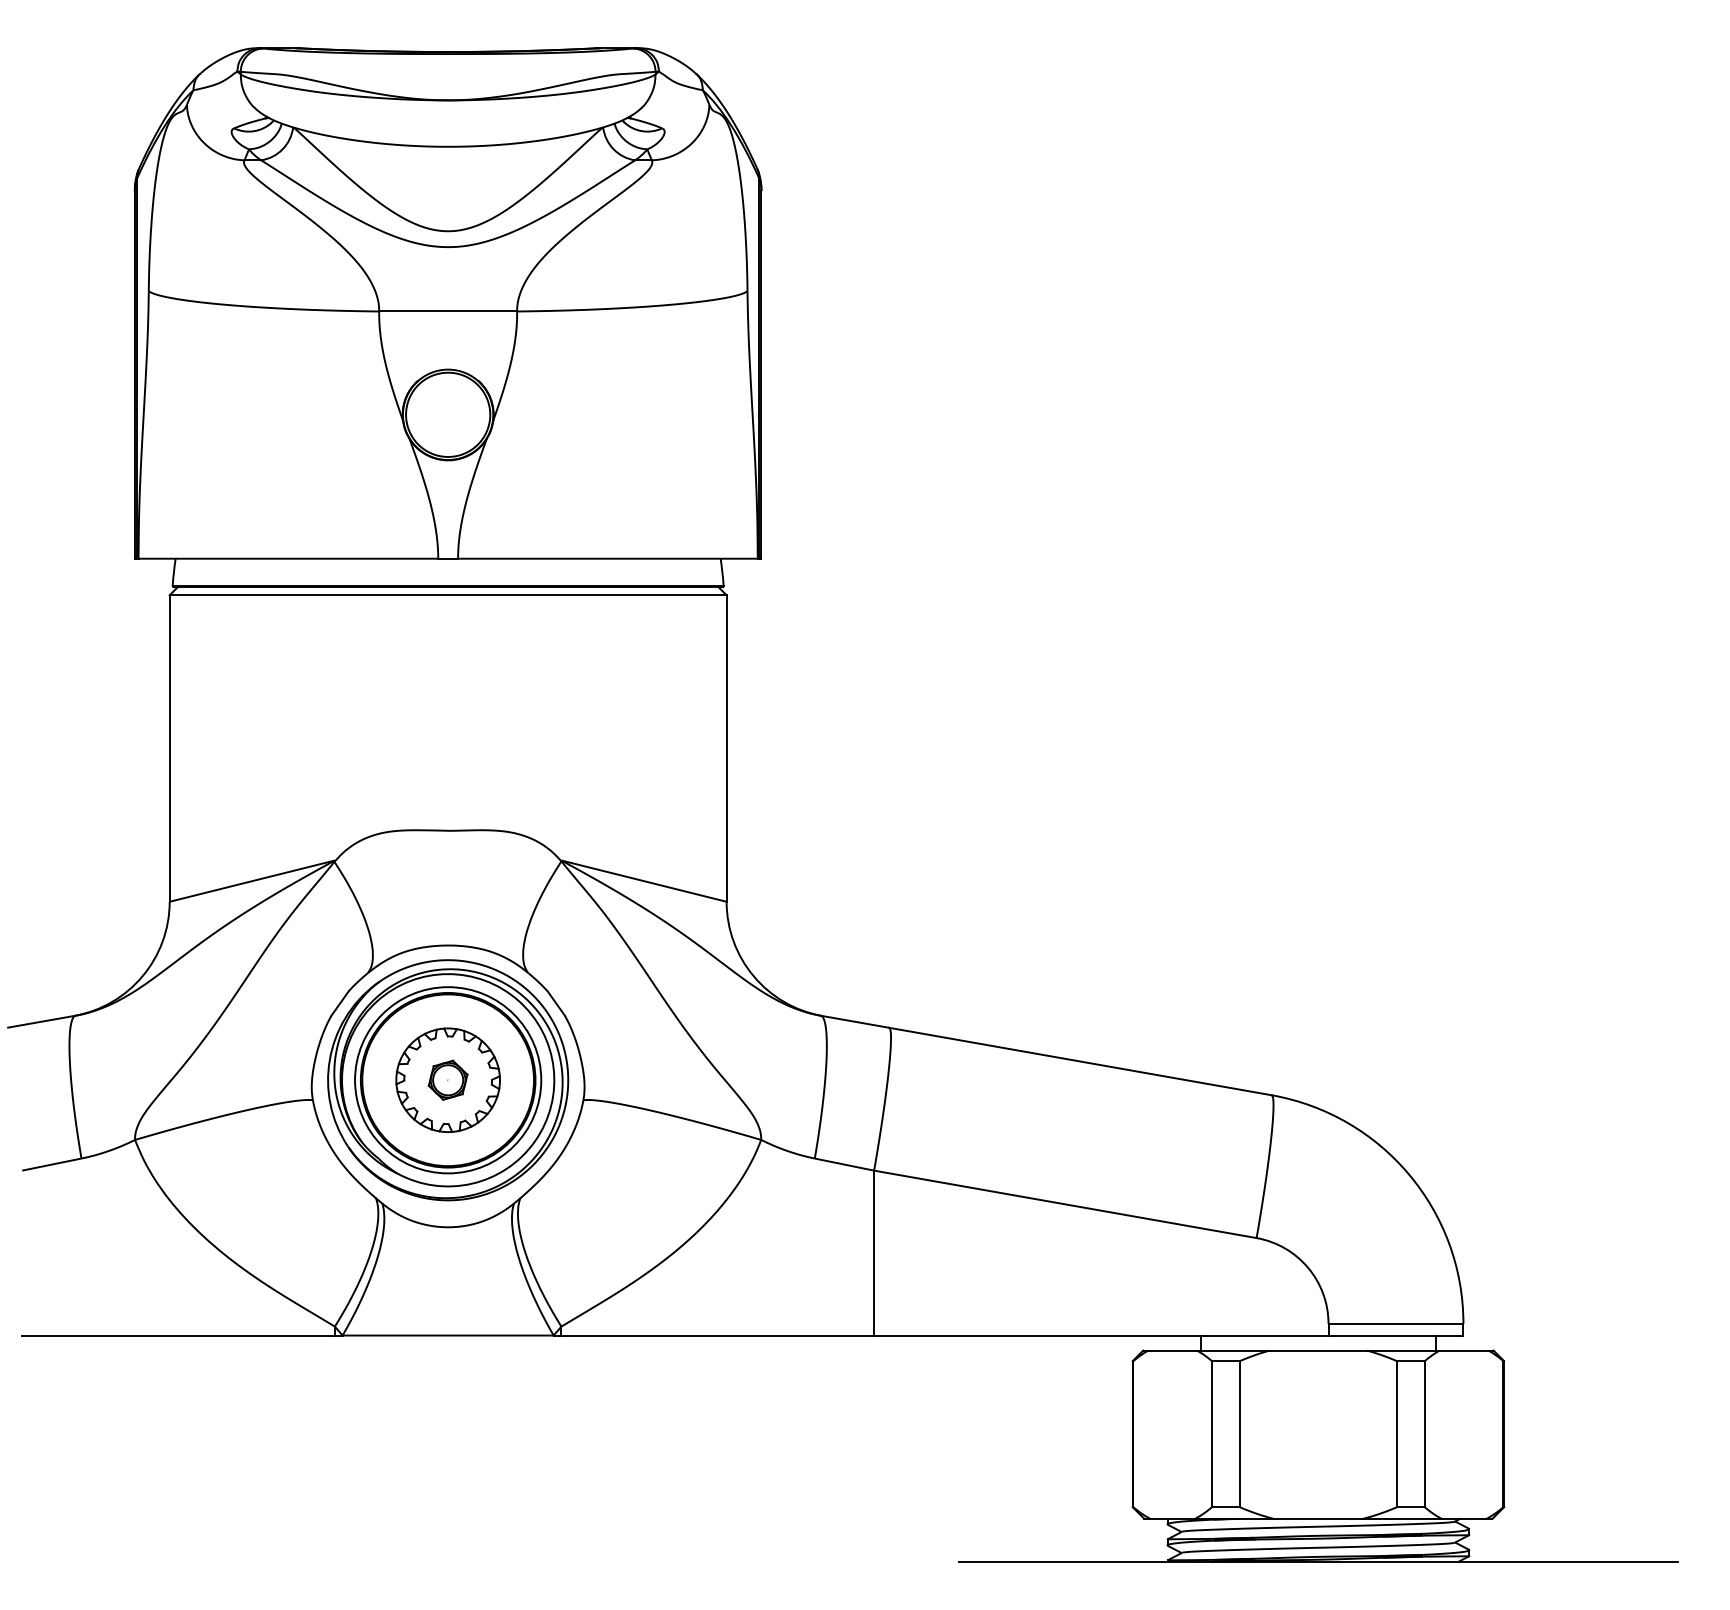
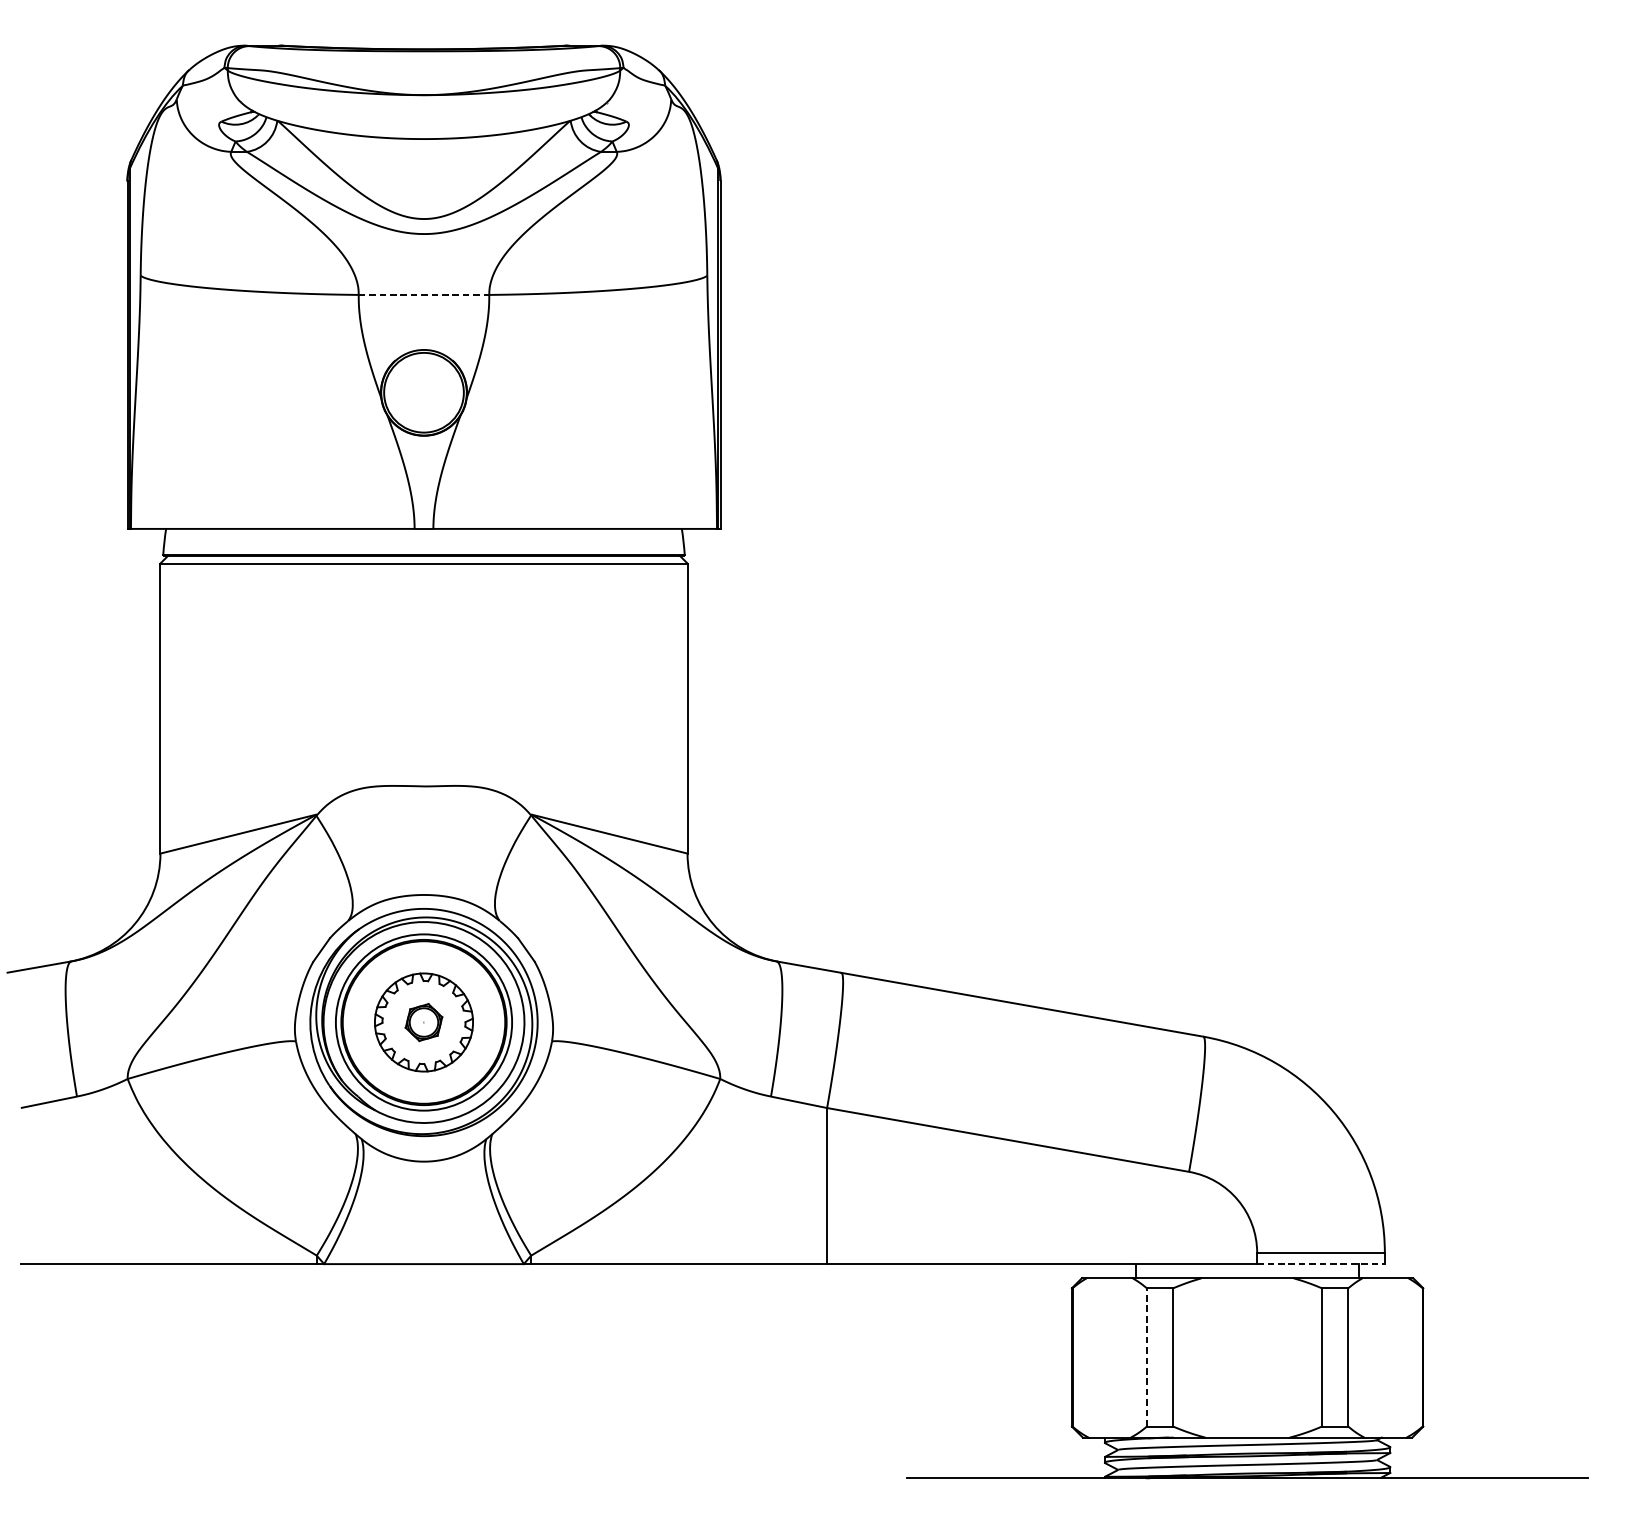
line: (448, 311) -> (424, 294), solid -> dashed
line: (1396, 1335) -> (1321, 1264), solid -> dashed
line: (1211, 1433) -> (1146, 1356), solid -> dashed

